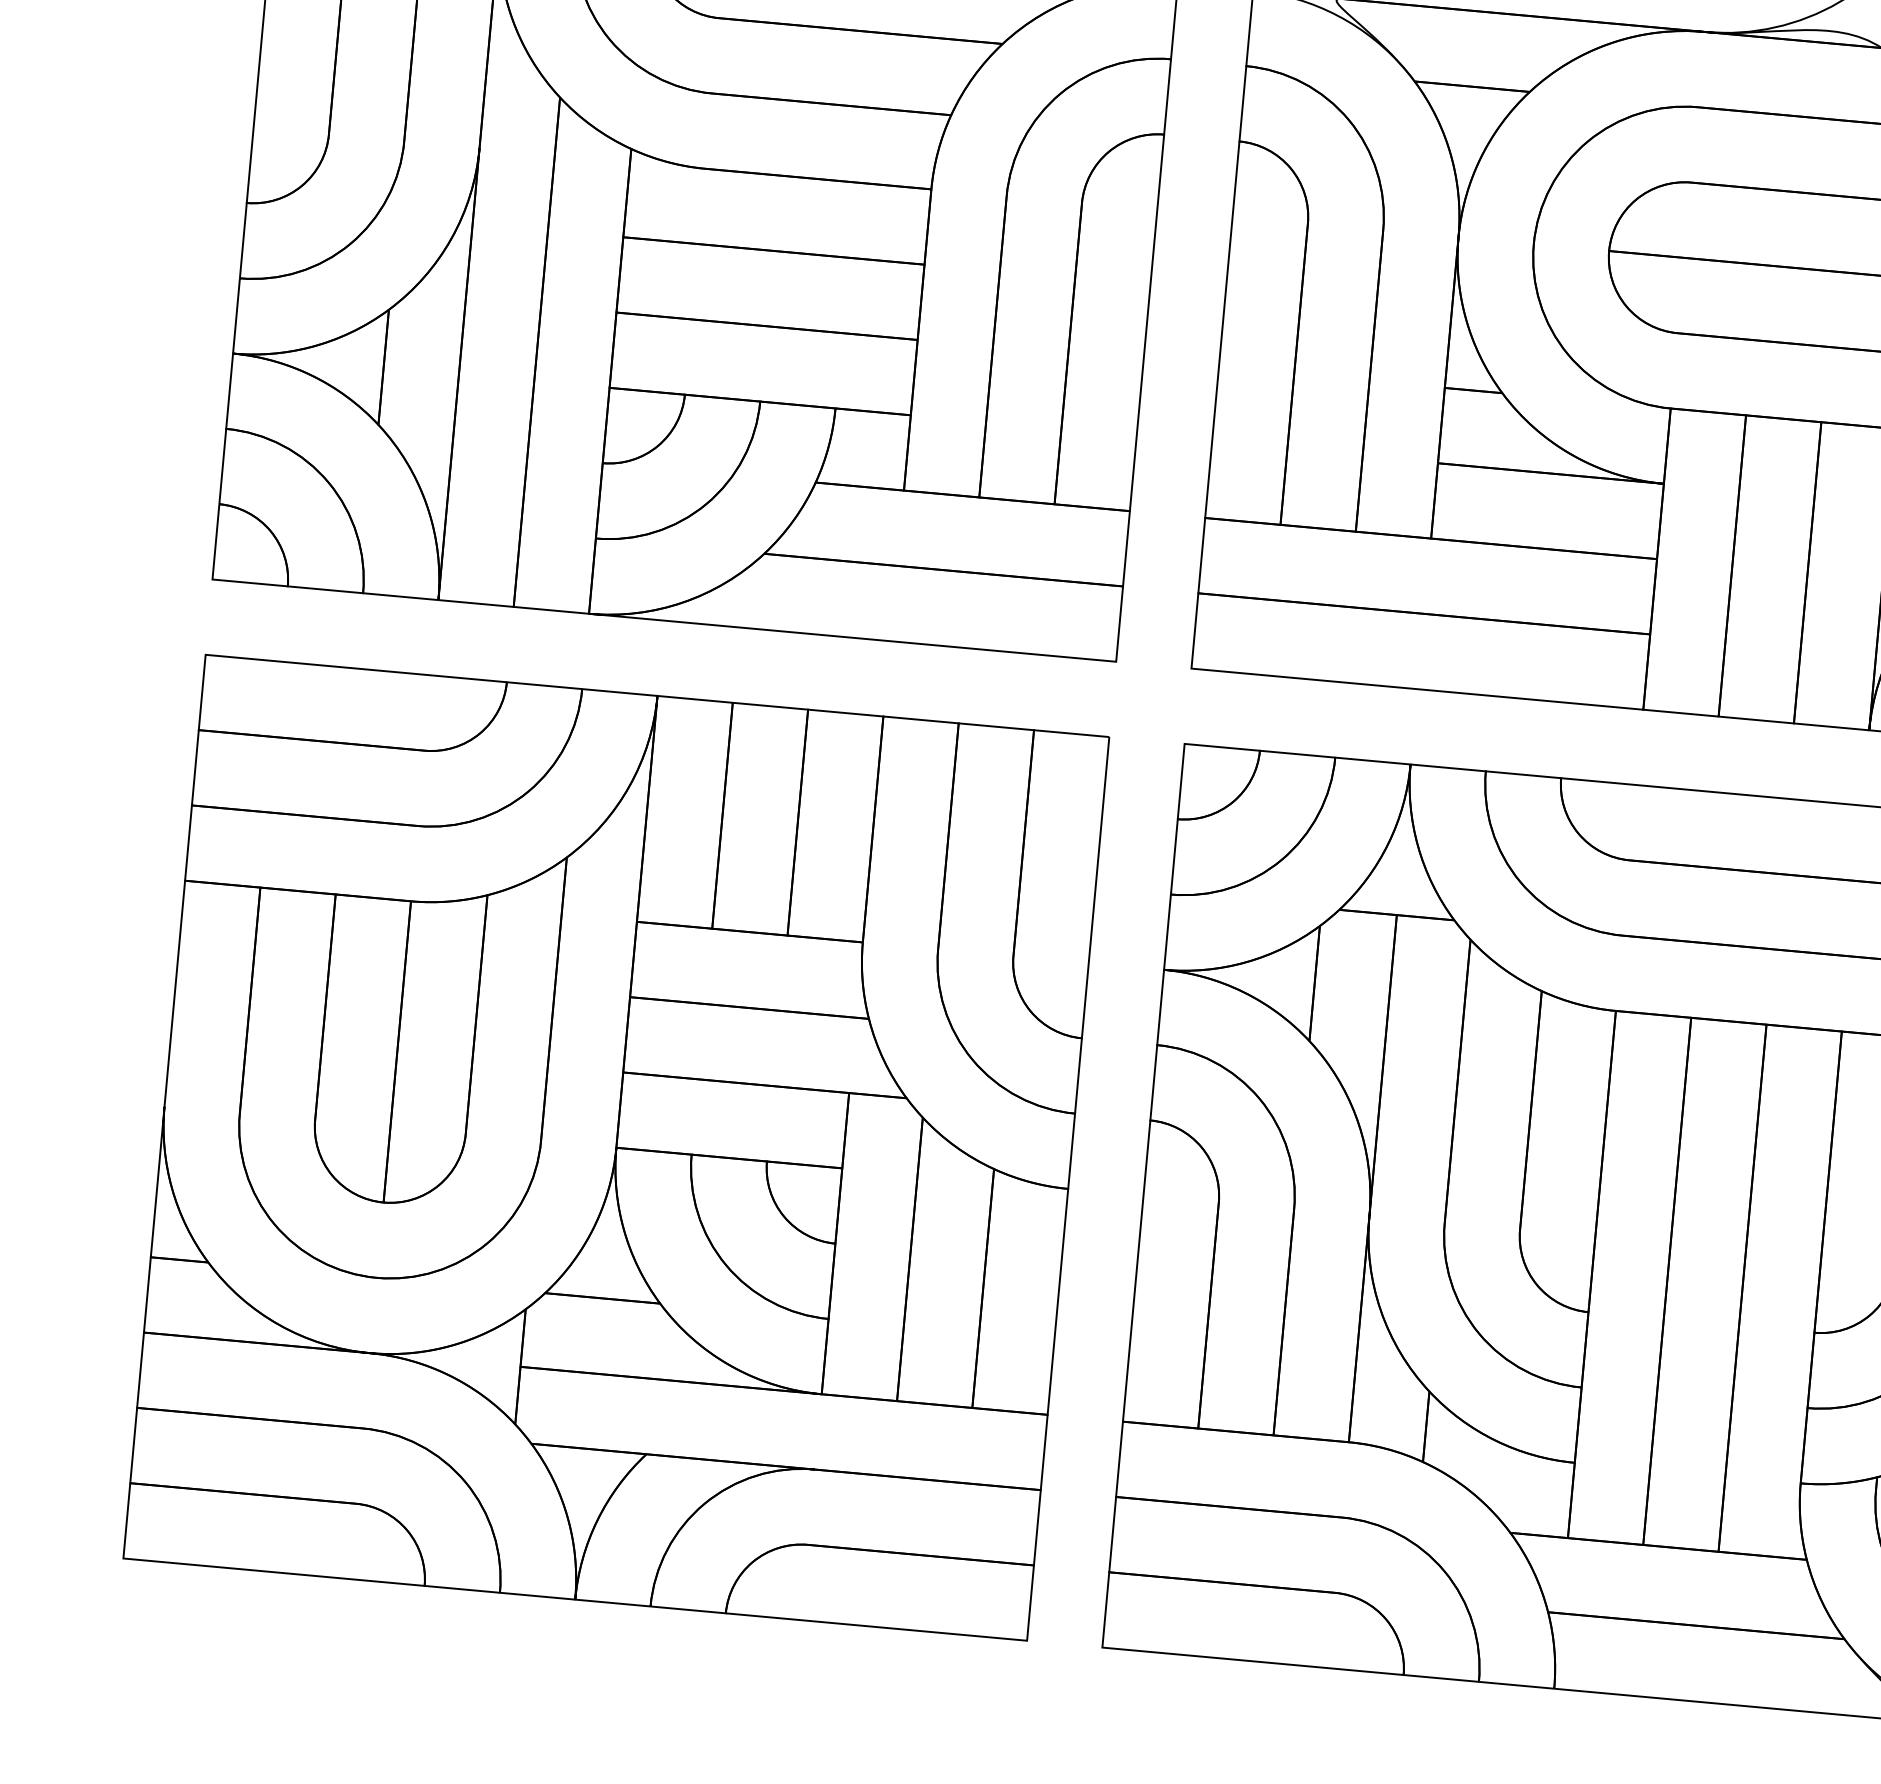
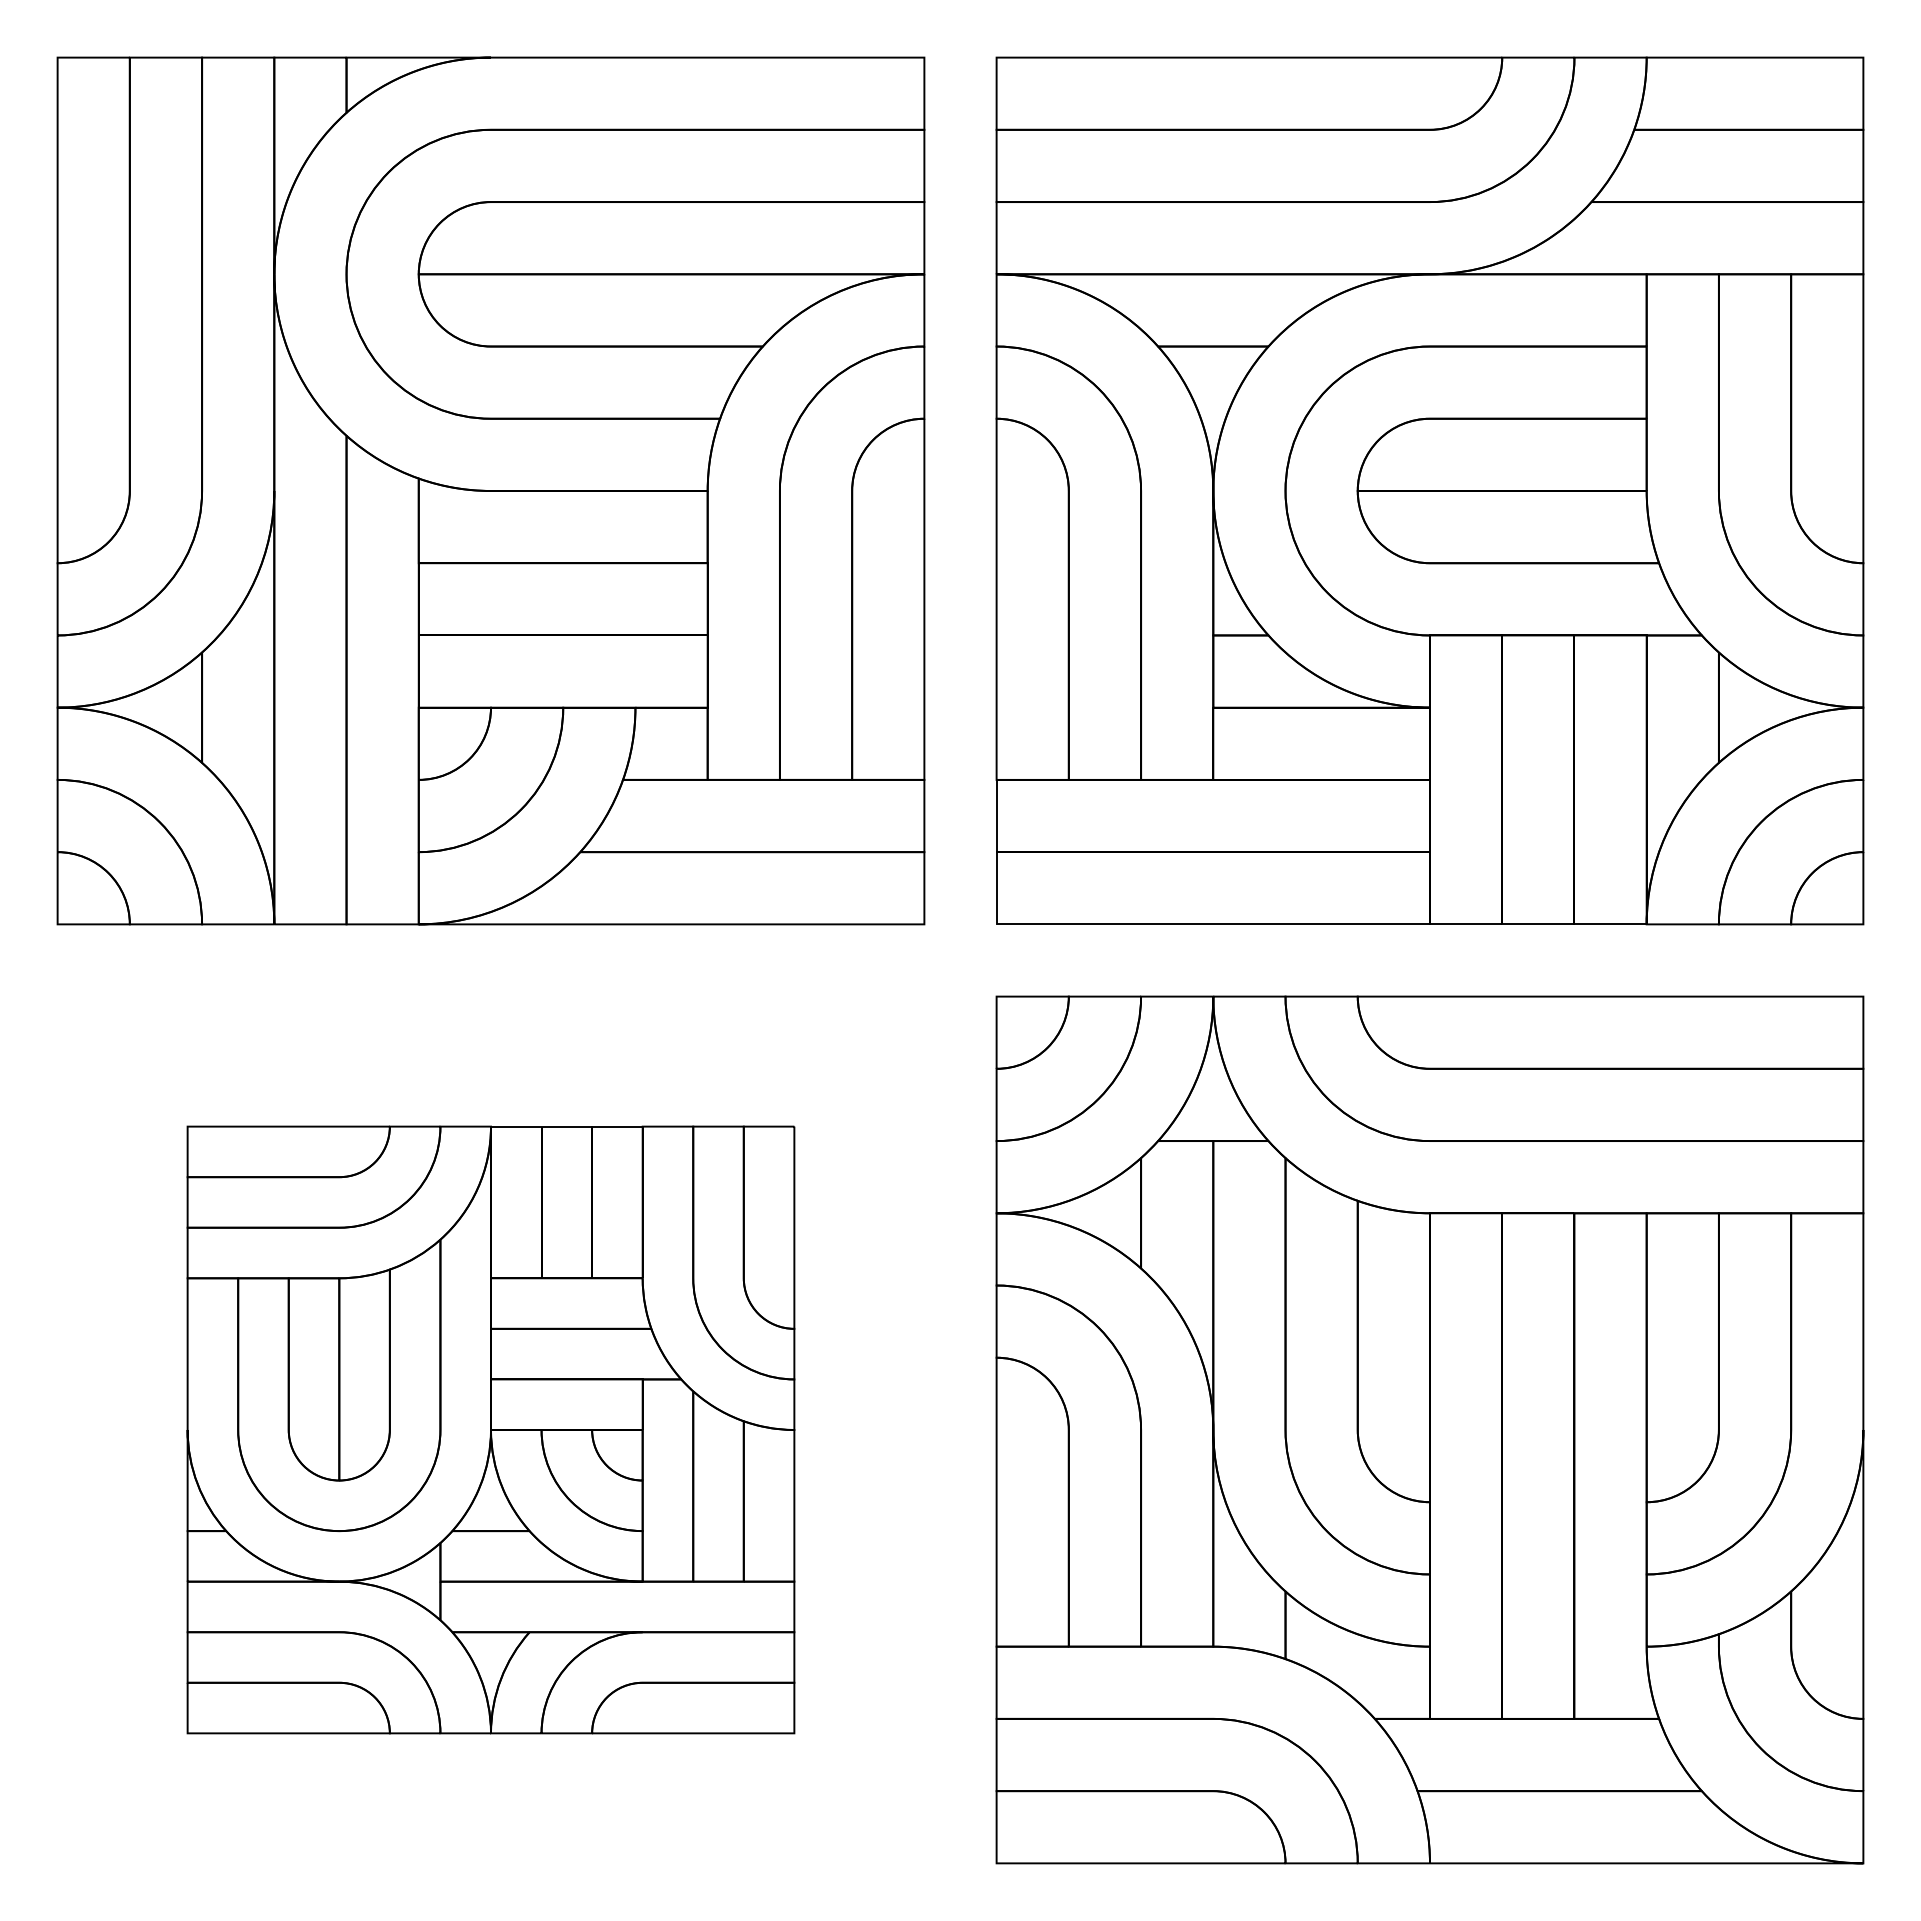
part: (615, 1147) -> (490, 1429), size x0.7

